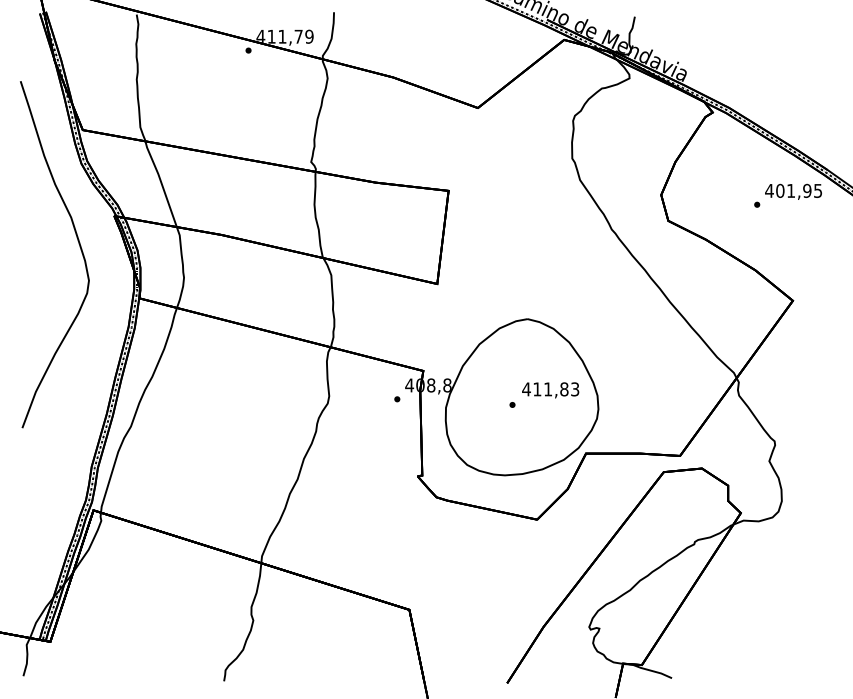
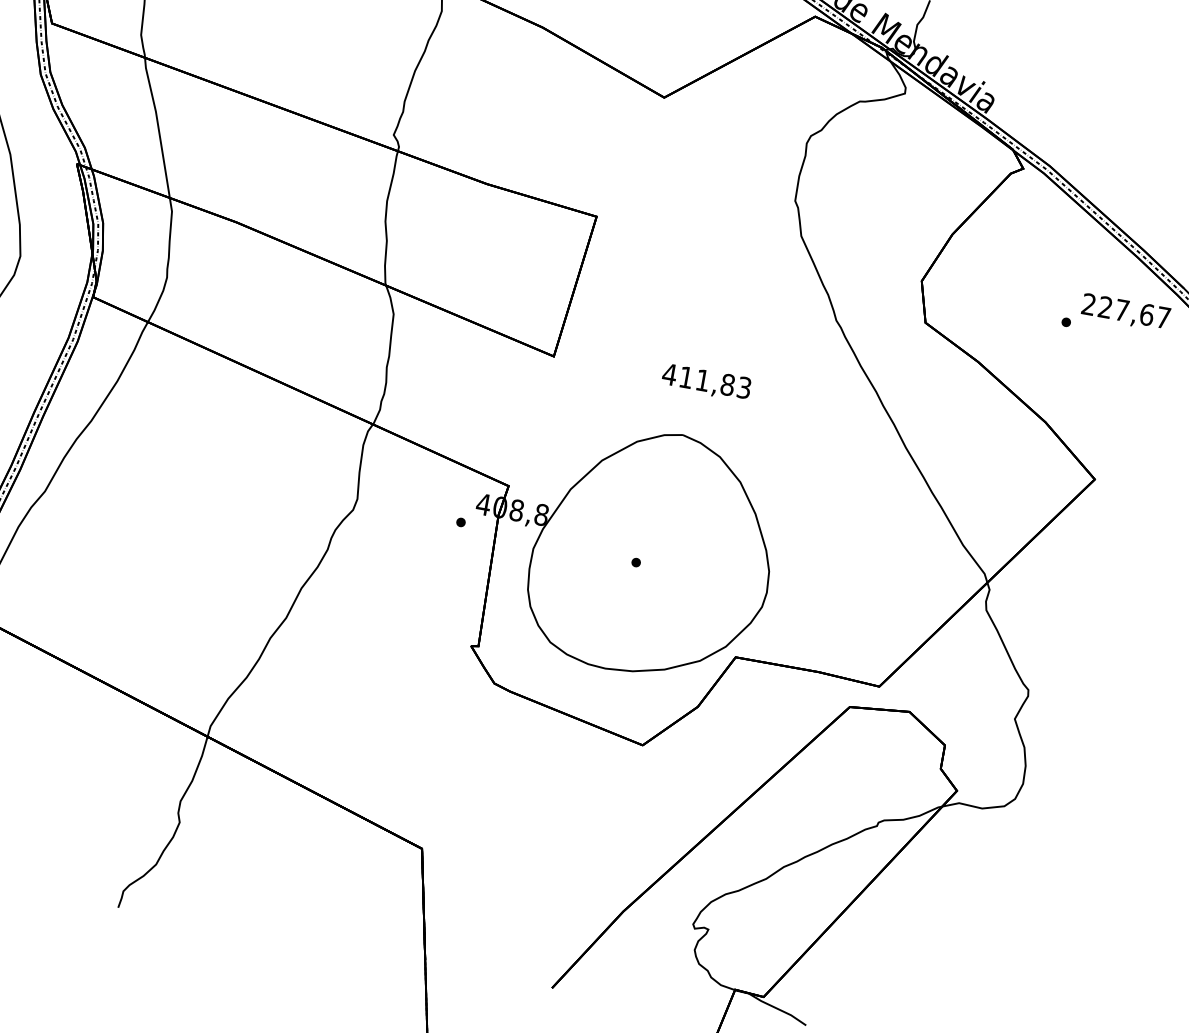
text: (793, 190) -> (1125, 310), 401,95 -> 227,67
text: (550, 390) -> (706, 382), moved

